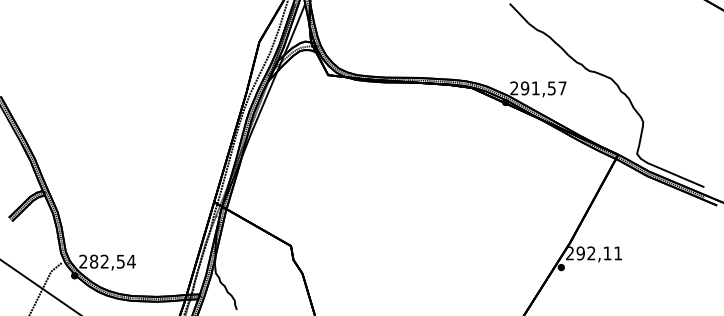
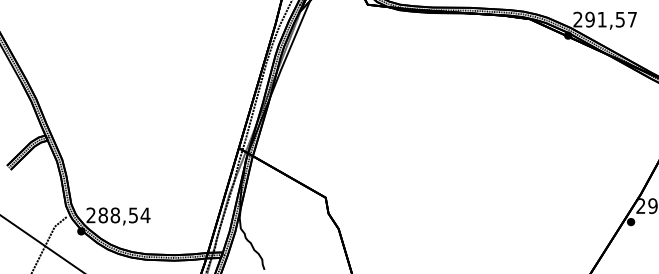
text: (104, 261) -> (115, 215), 282,54 -> 288,54

